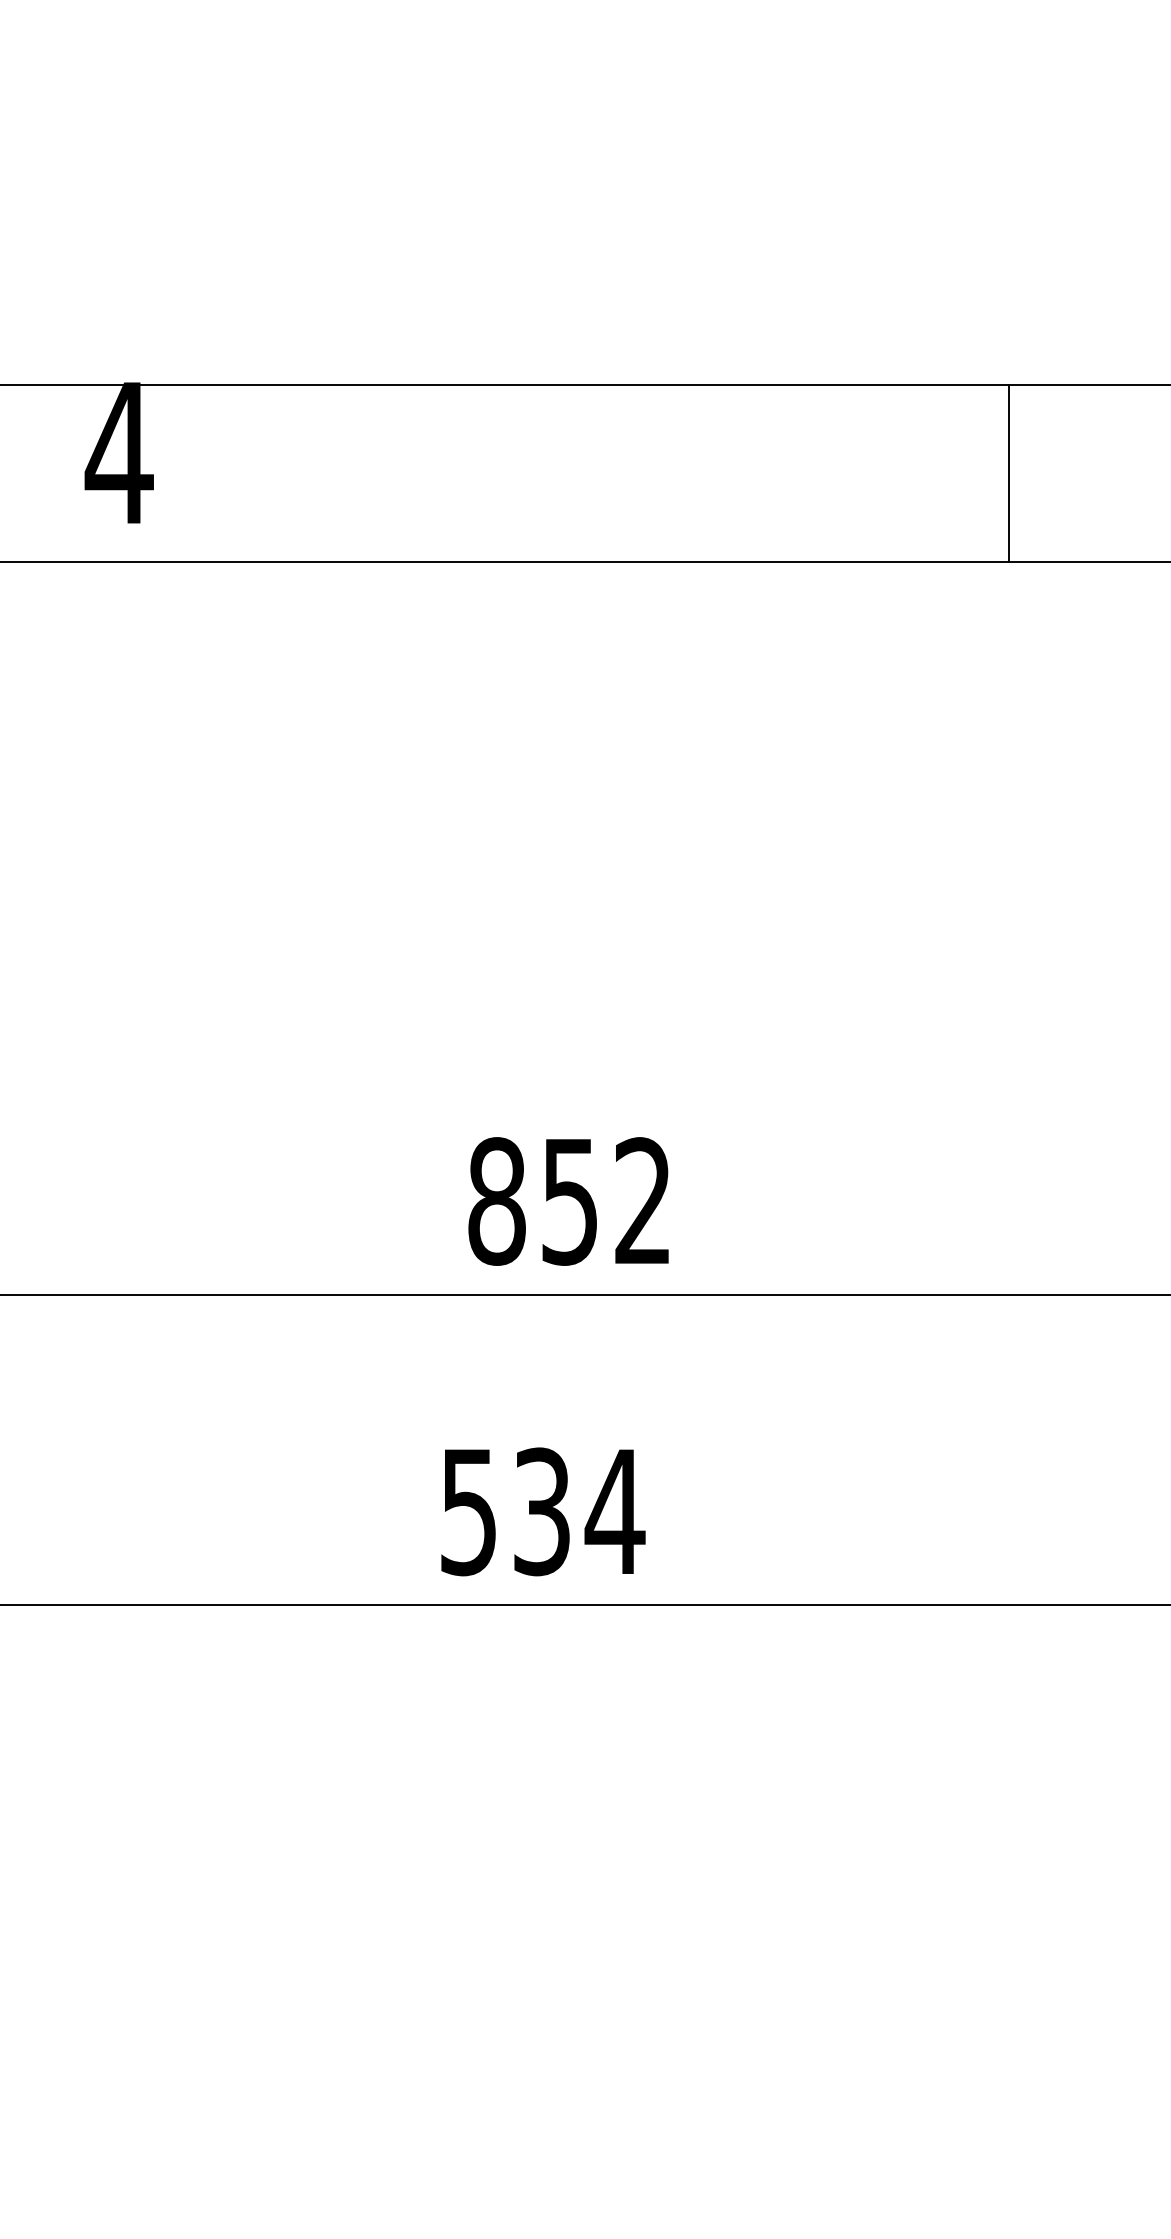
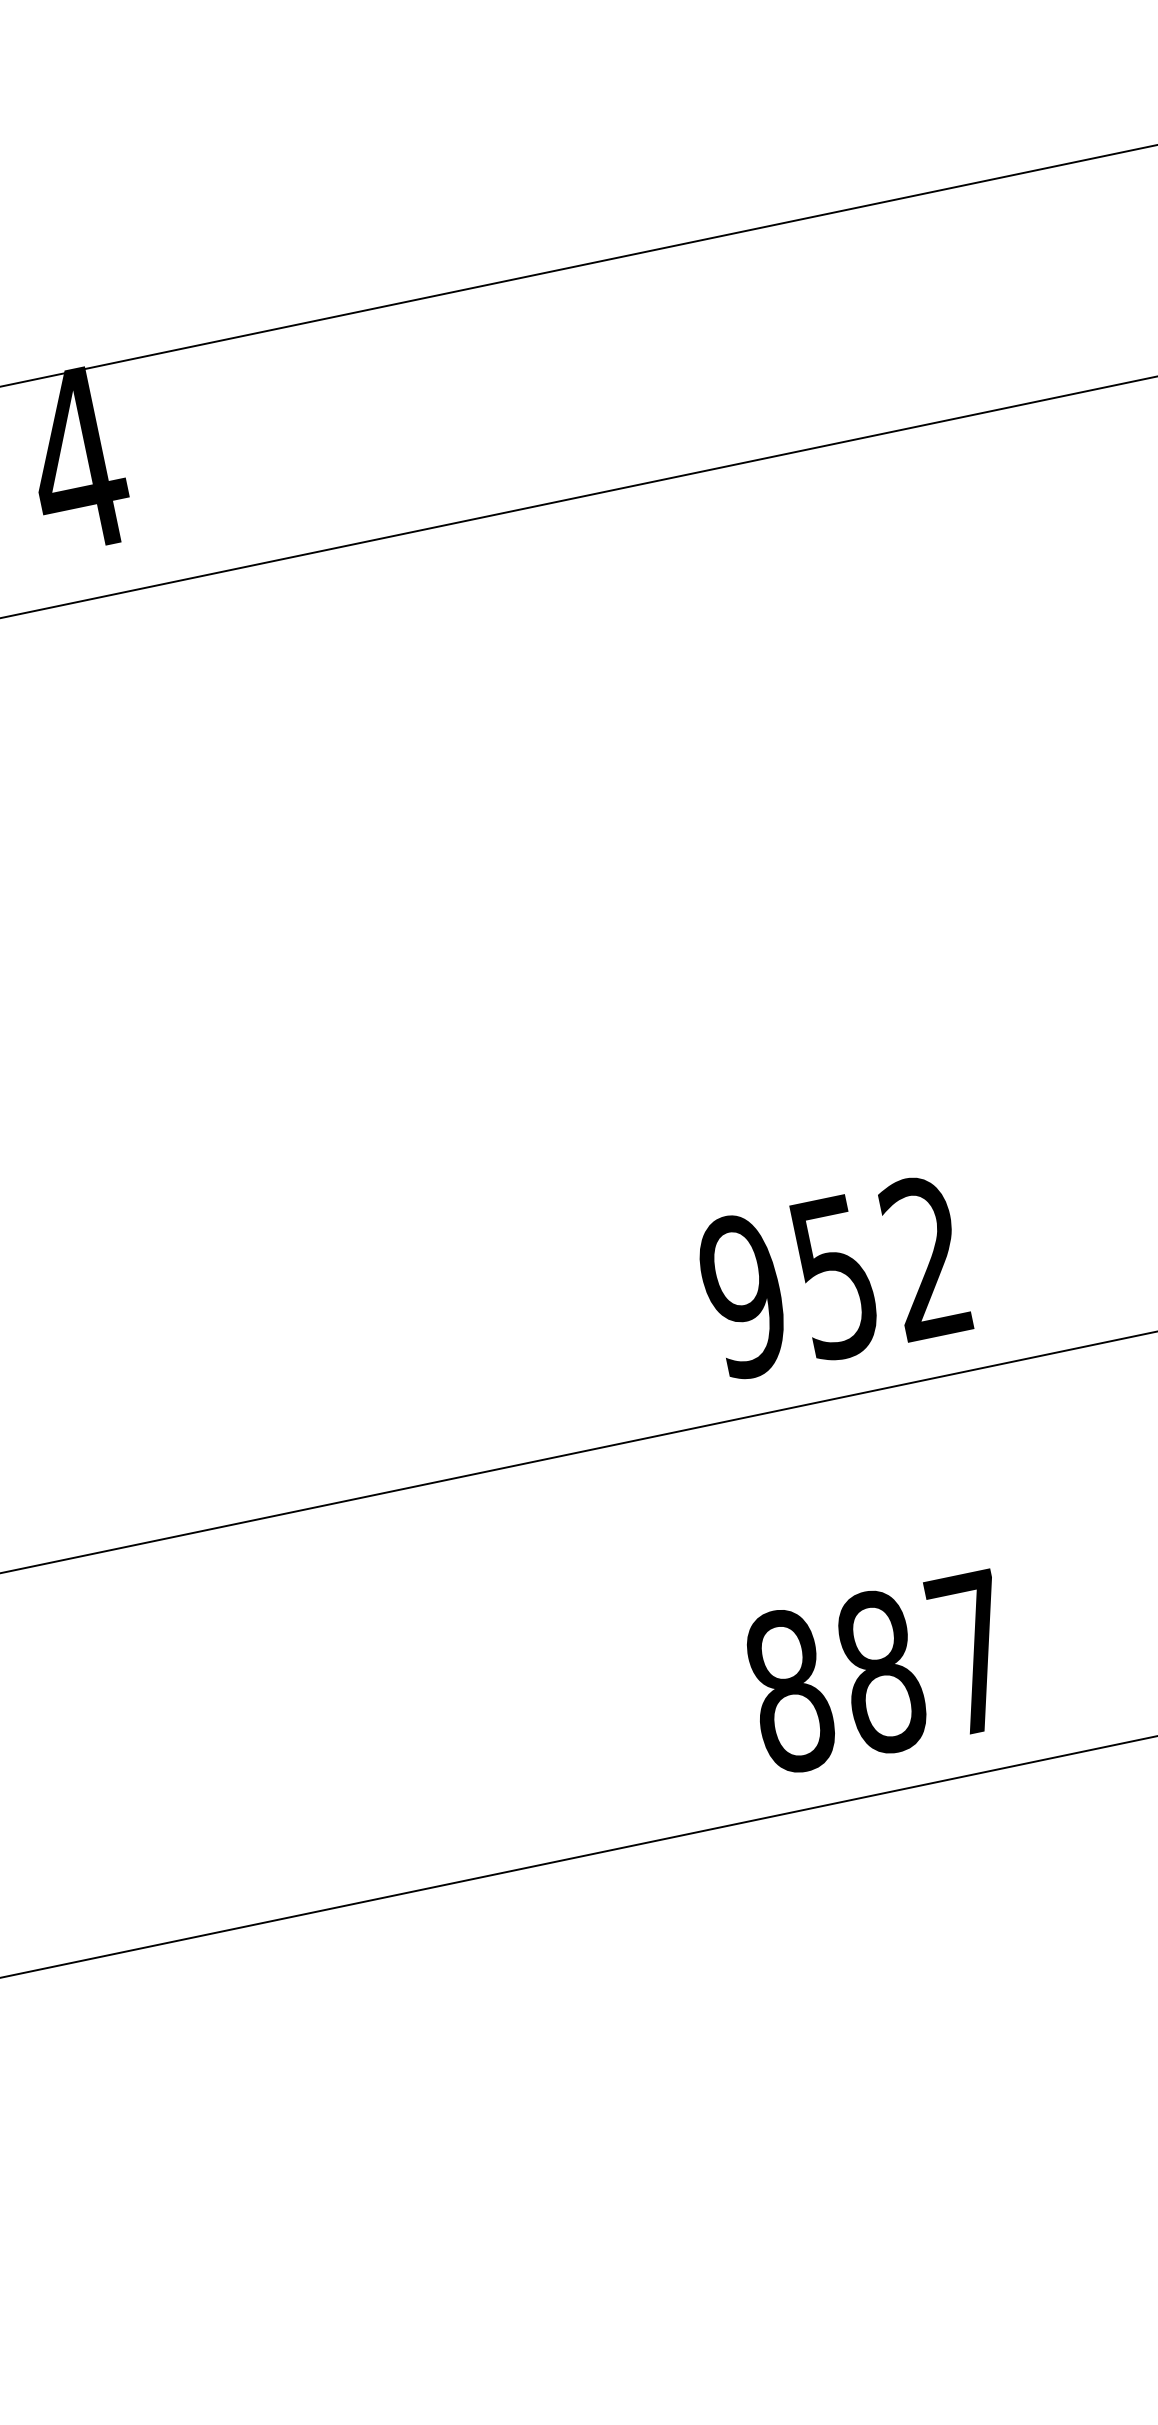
text: (496, 1201) -> (743, 1296), 852 -> 952
text: (542, 1511) -> (881, 1671), 534 -> 887

